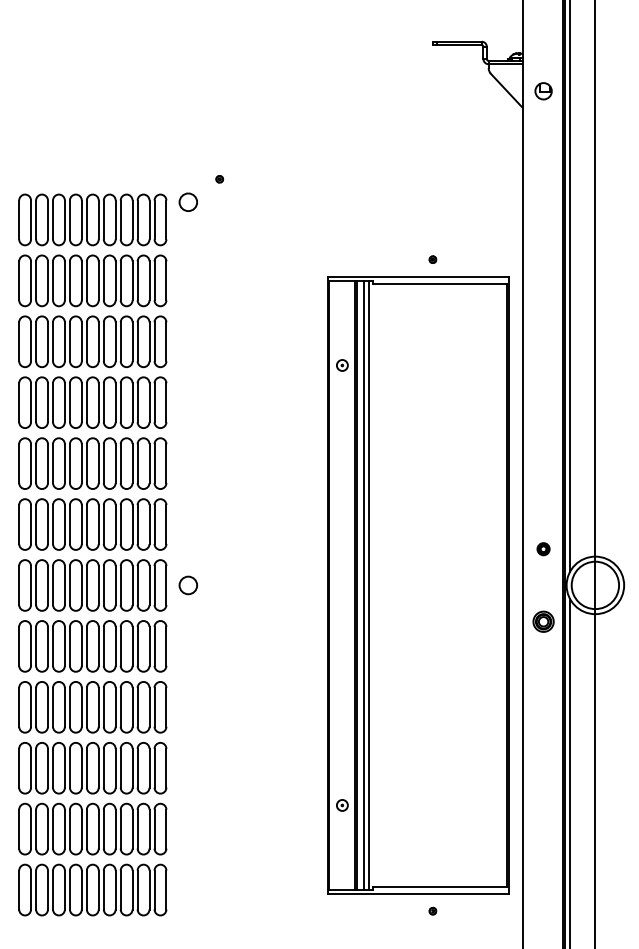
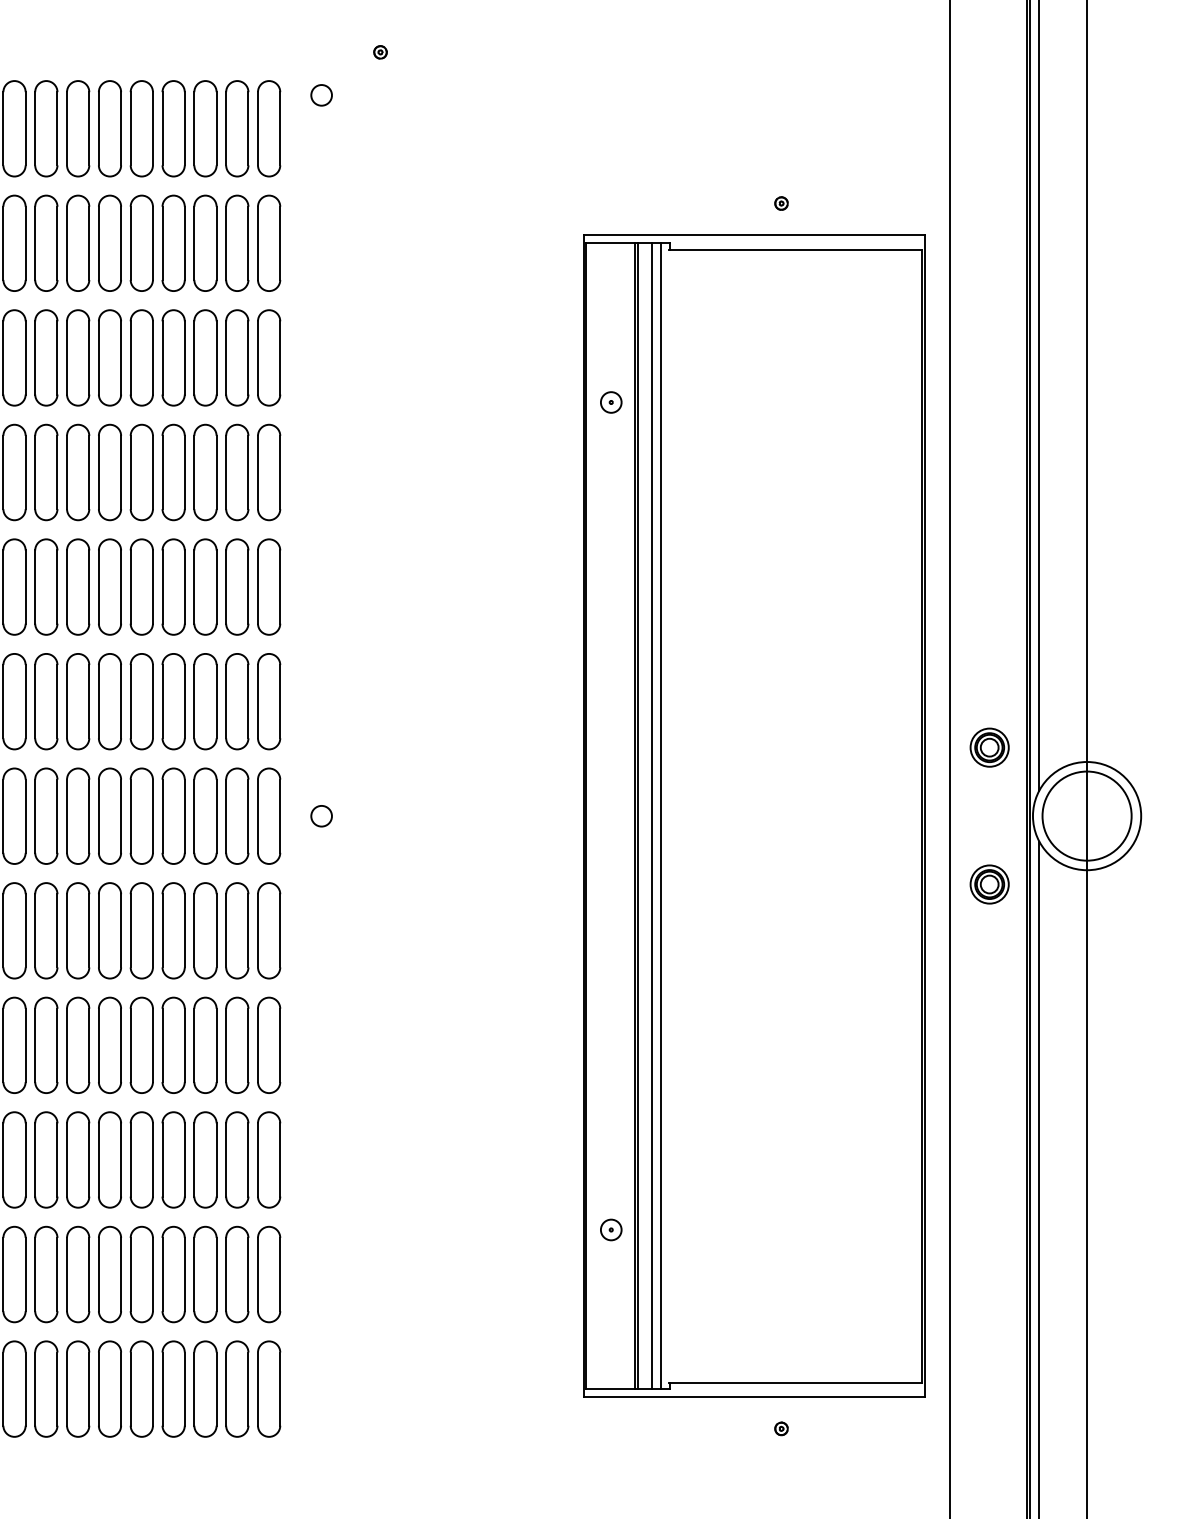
circle: (188, 201) -> (321, 94), size x0.62
part: (543, 549) -> (989, 748), size x1.67
circle: (188, 585) -> (321, 816), size x0.62

